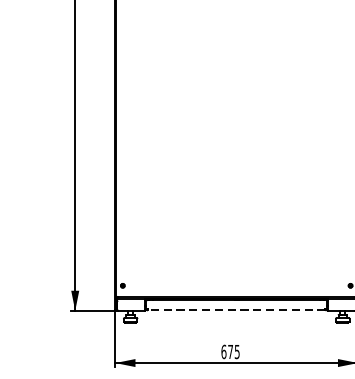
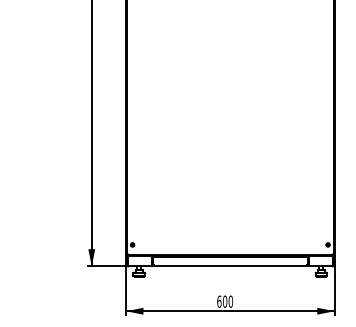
line: (235, 310) -> (229, 266), dashed -> solid
text: (233, 351) -> (227, 301), 675 -> 600

